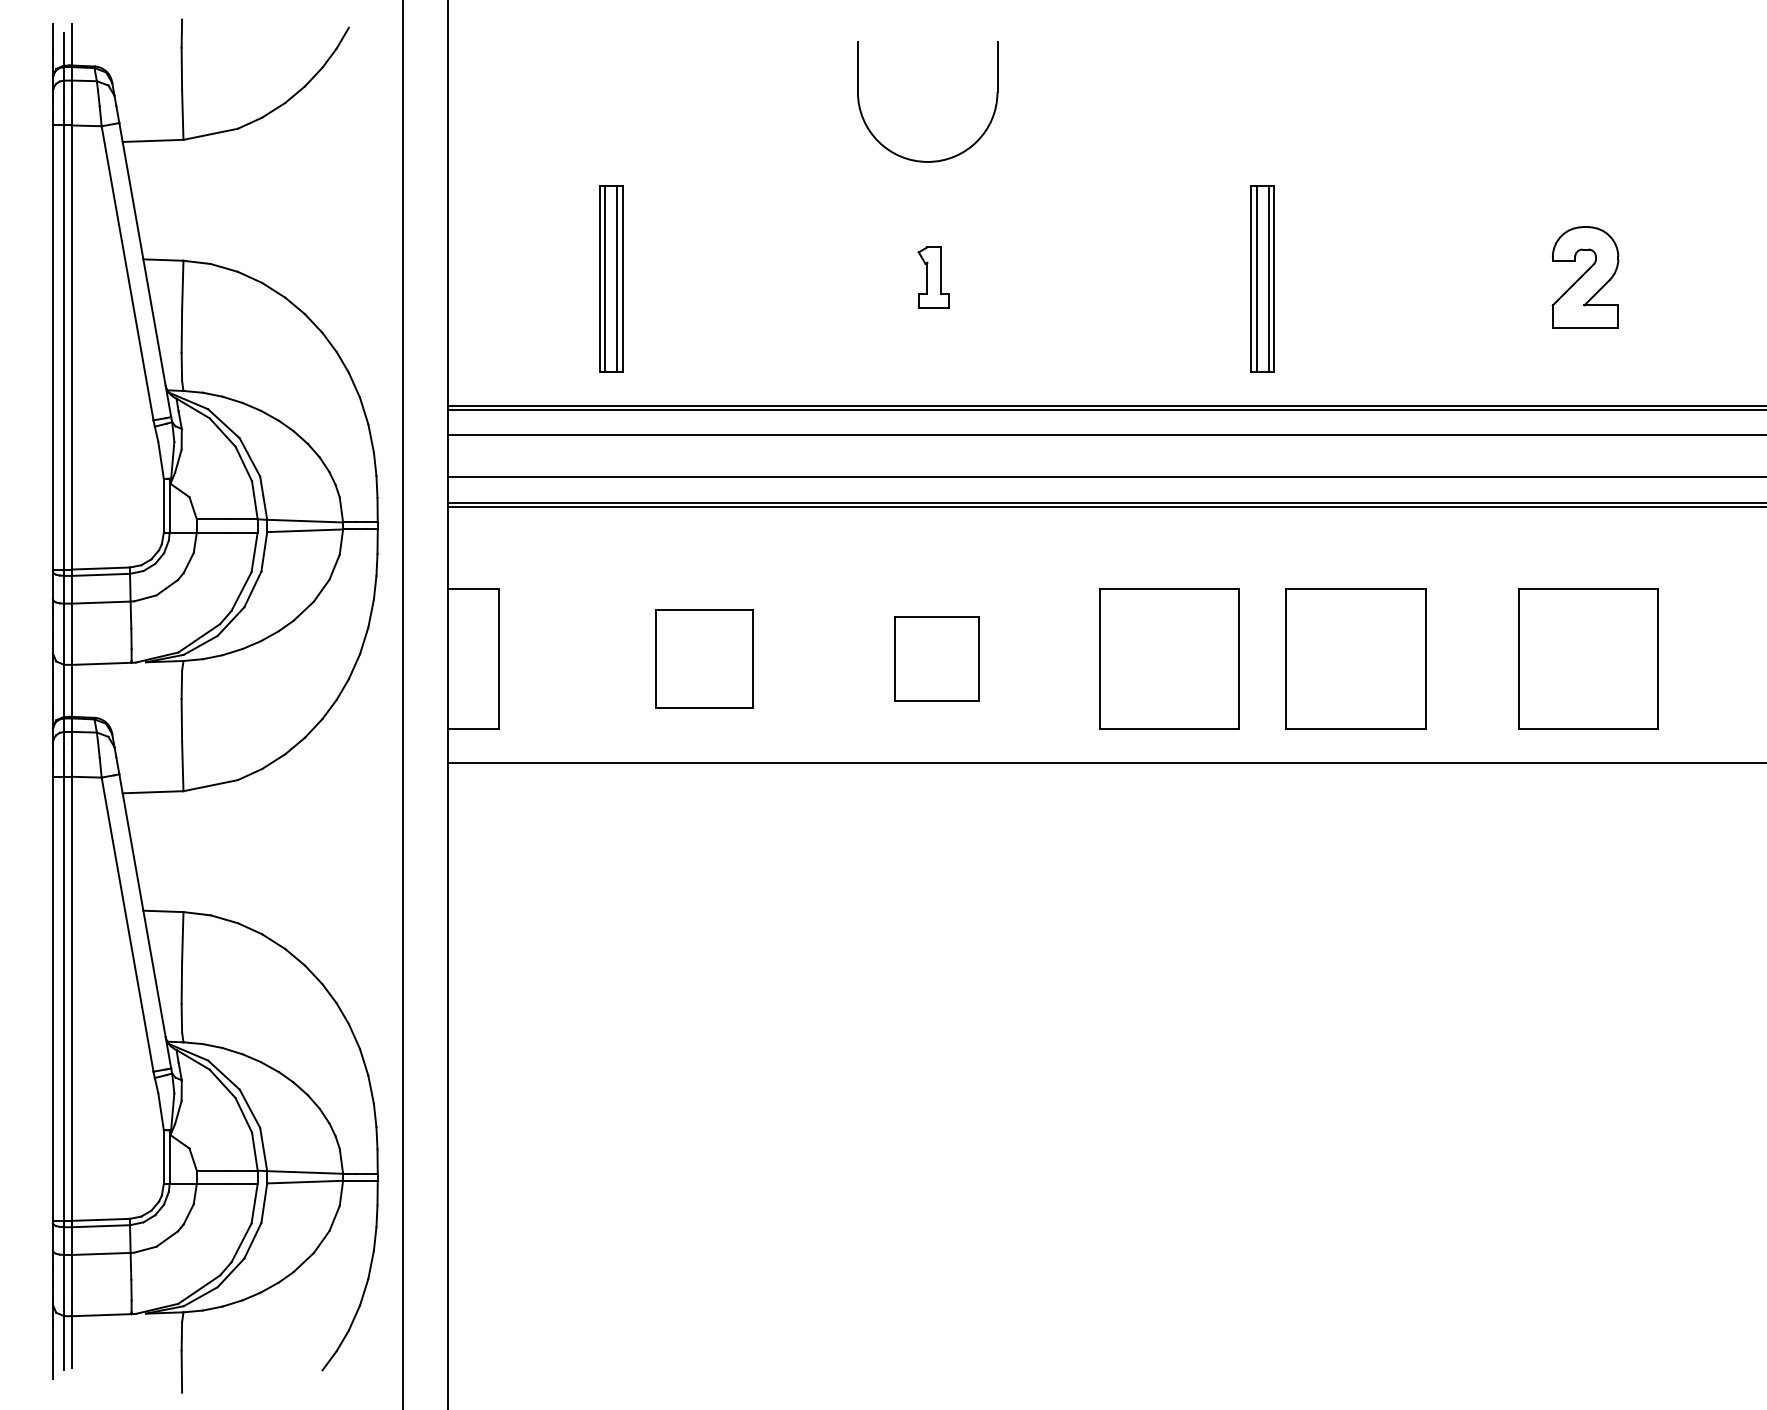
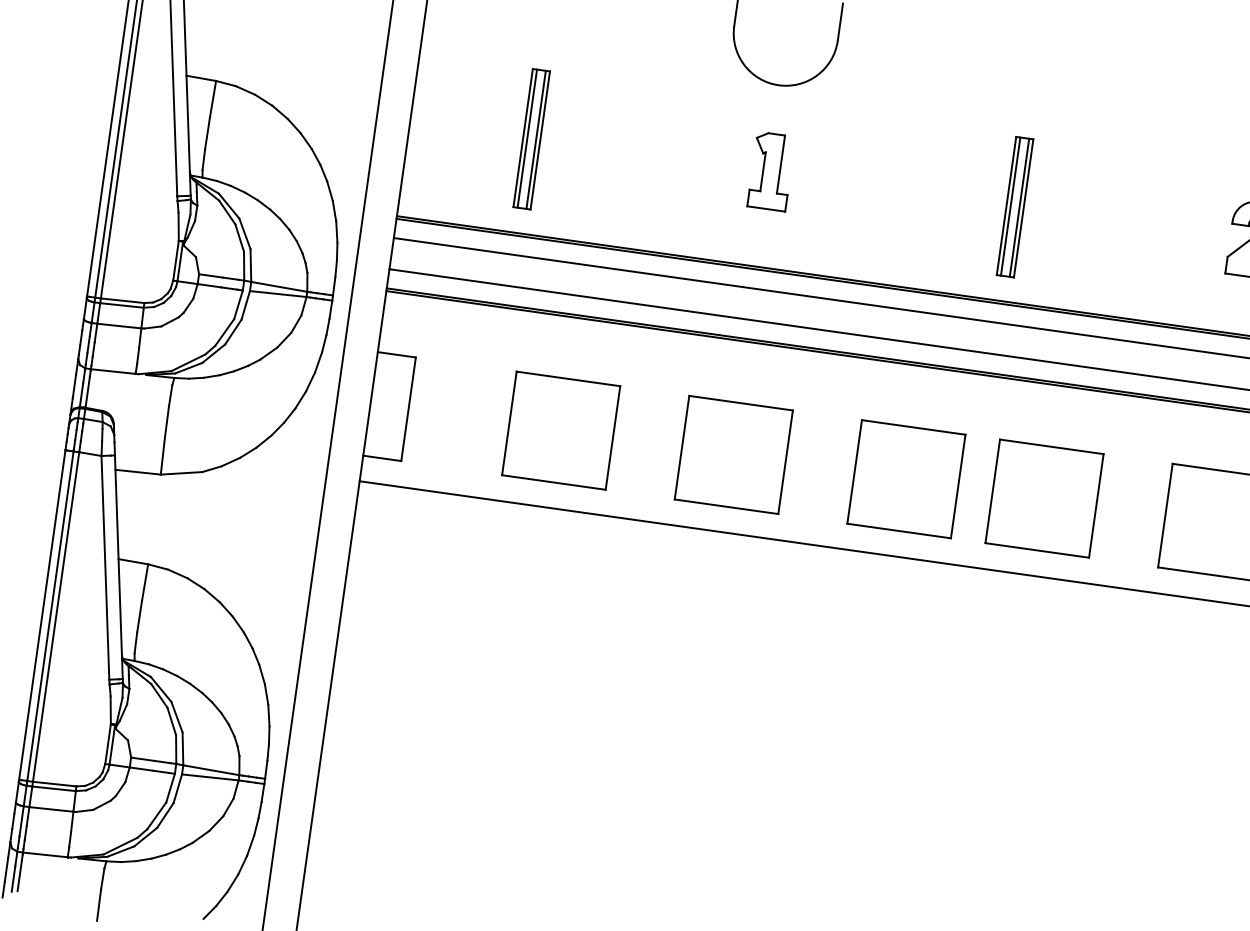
part: (933, 277) -> (770, 171), size x1.67
part: (704, 658) -> (561, 430), size x1.43
part: (936, 658) -> (733, 454), size x1.67

